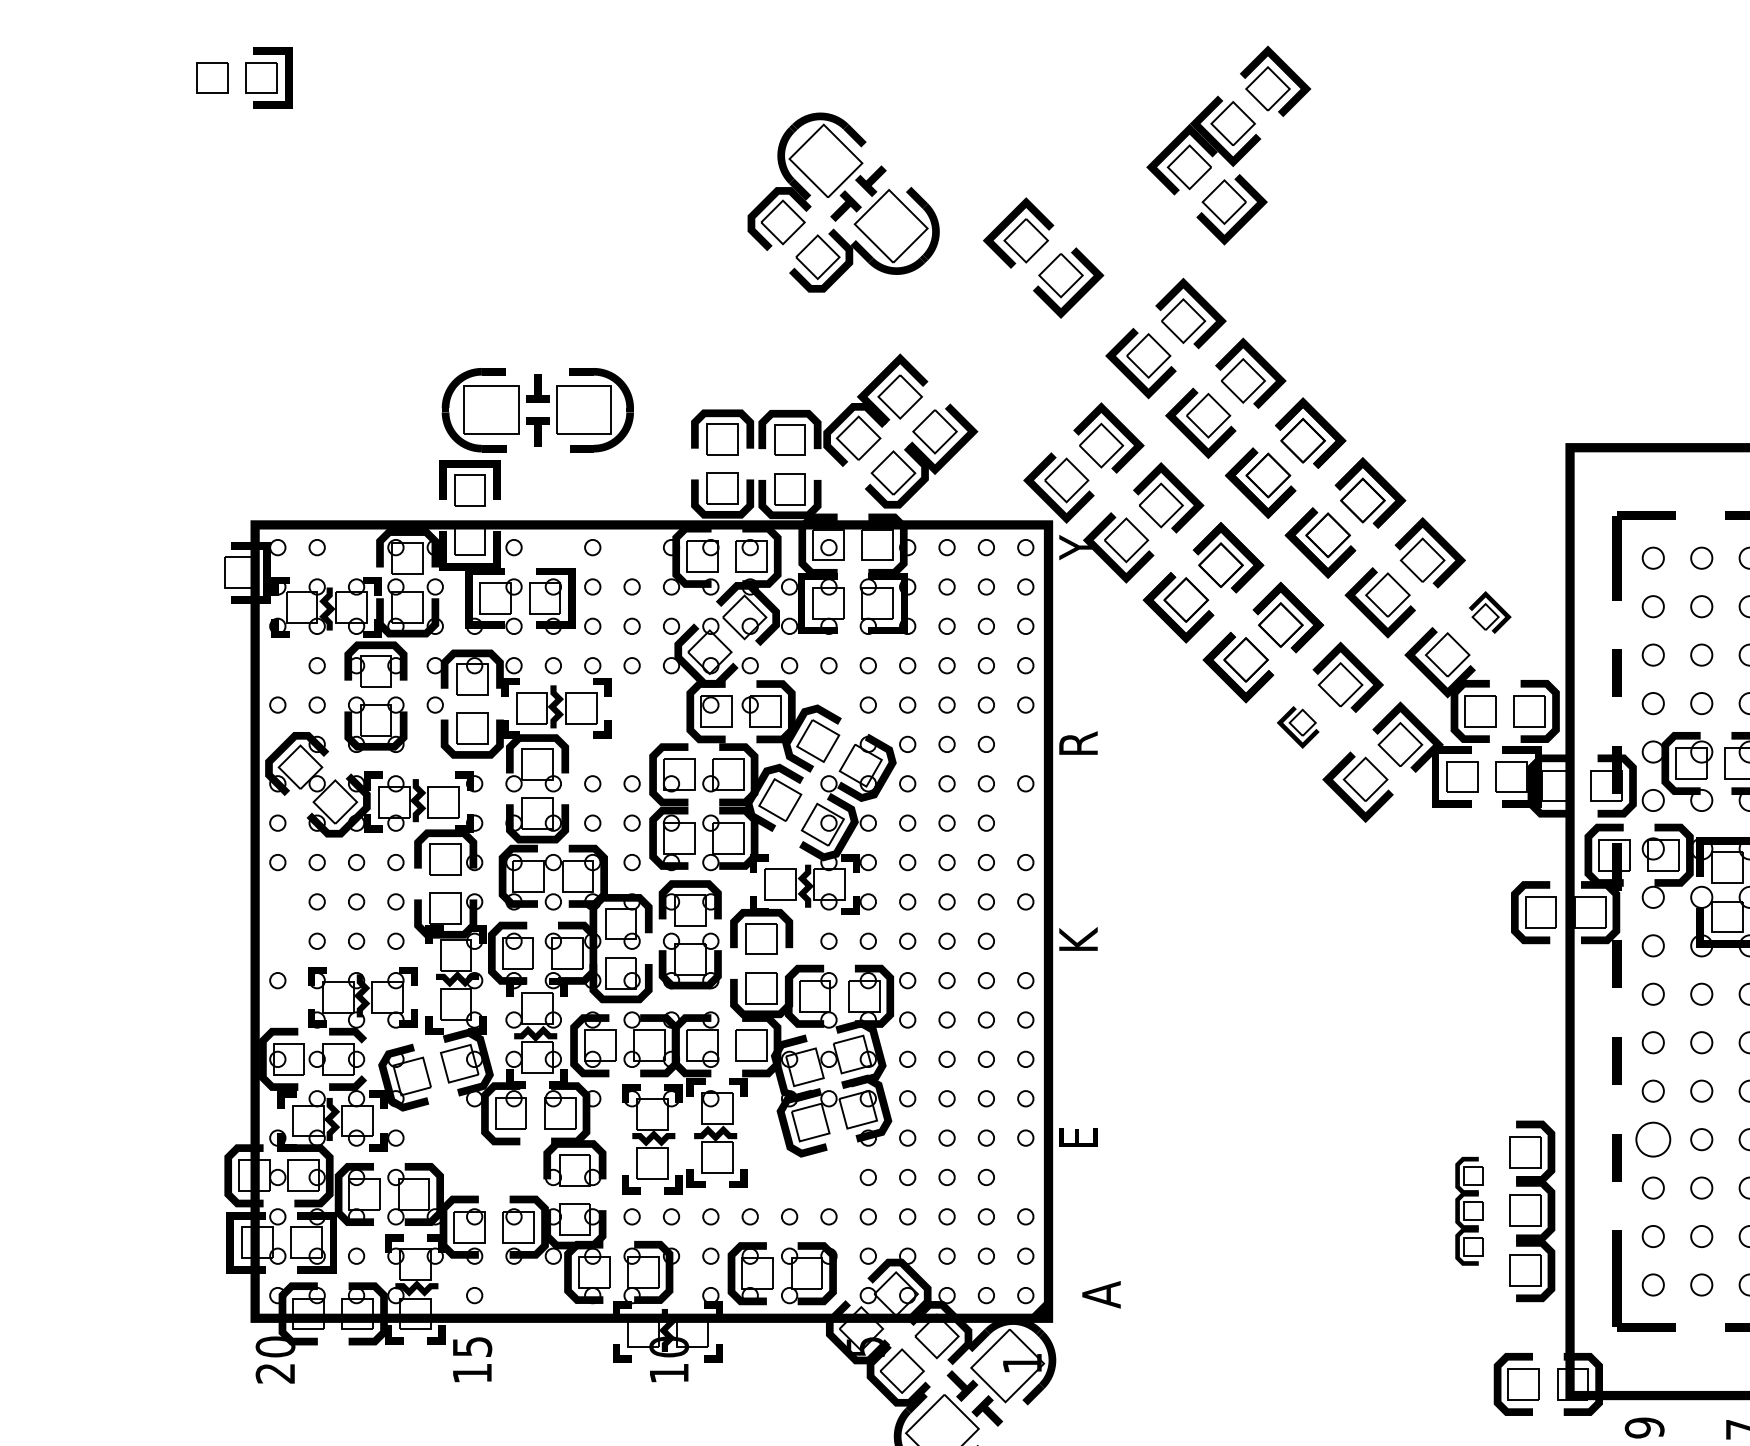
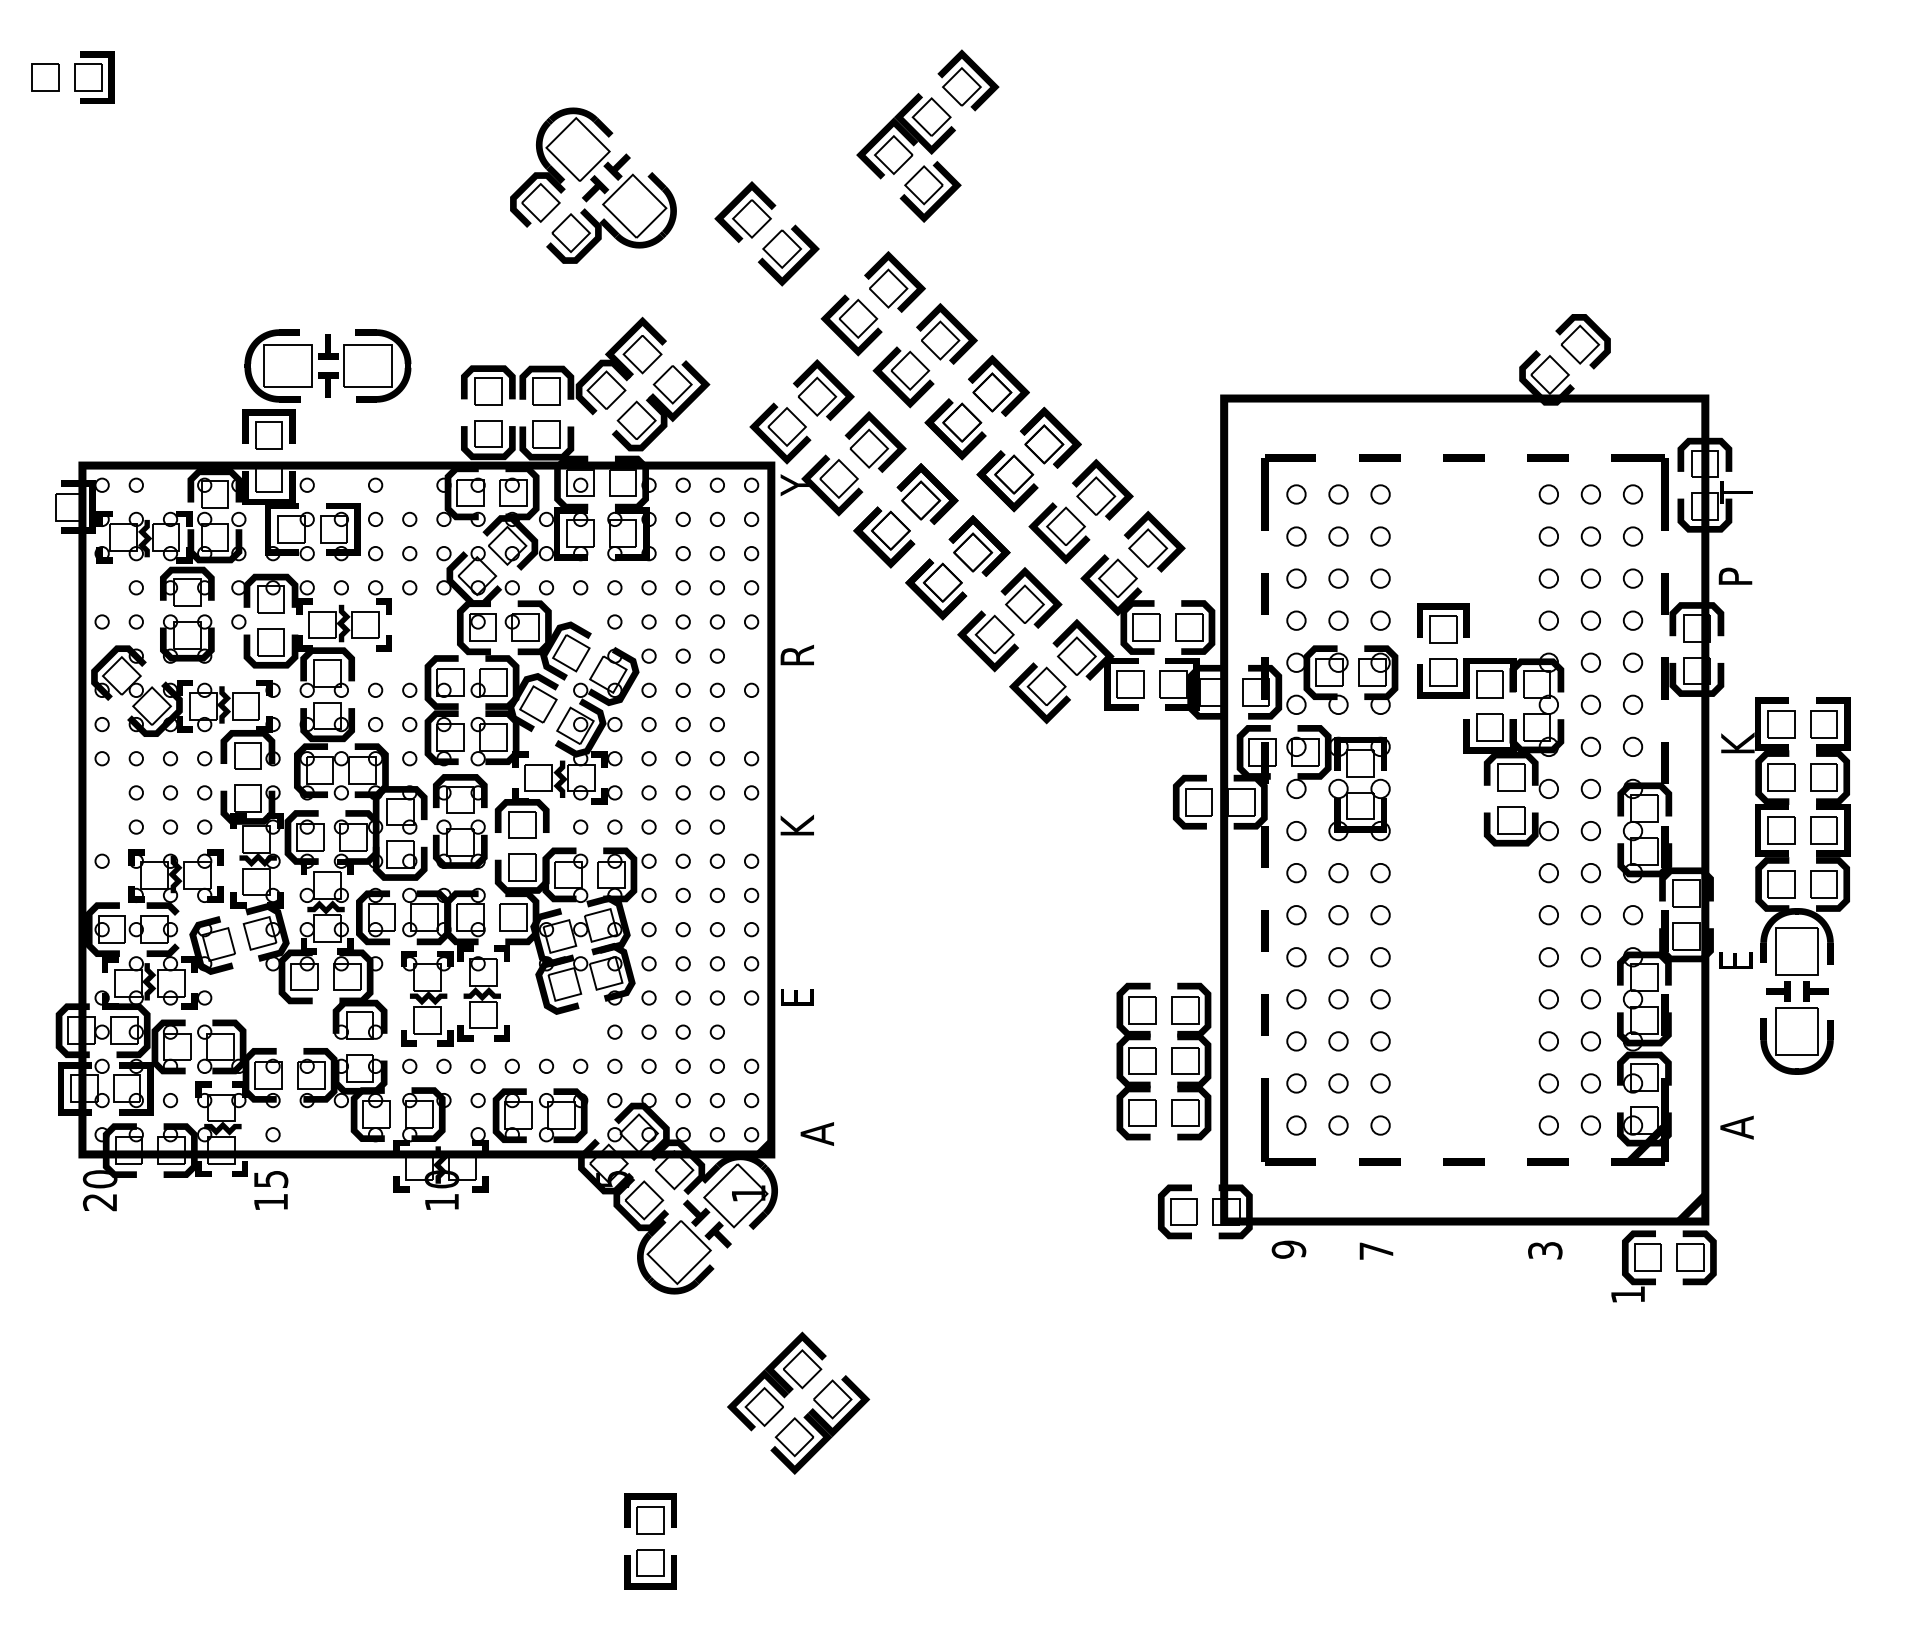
part: (1489, 612) -> (1154, 541), size x1.67
part: (1297, 727) -> (987, 641), size x1.67
circle: (1653, 1139) -> (1296, 999), size x0.62
part: (1469, 1211) -> (1136, 1061), size x1.67

